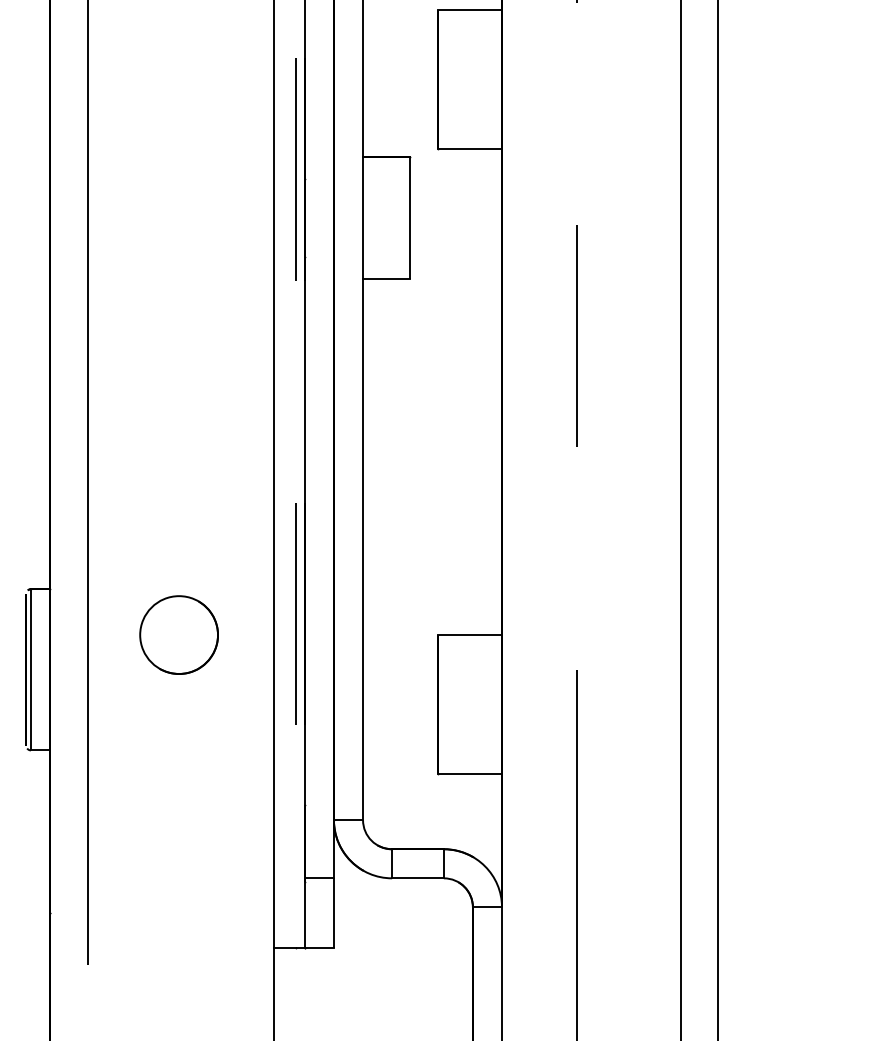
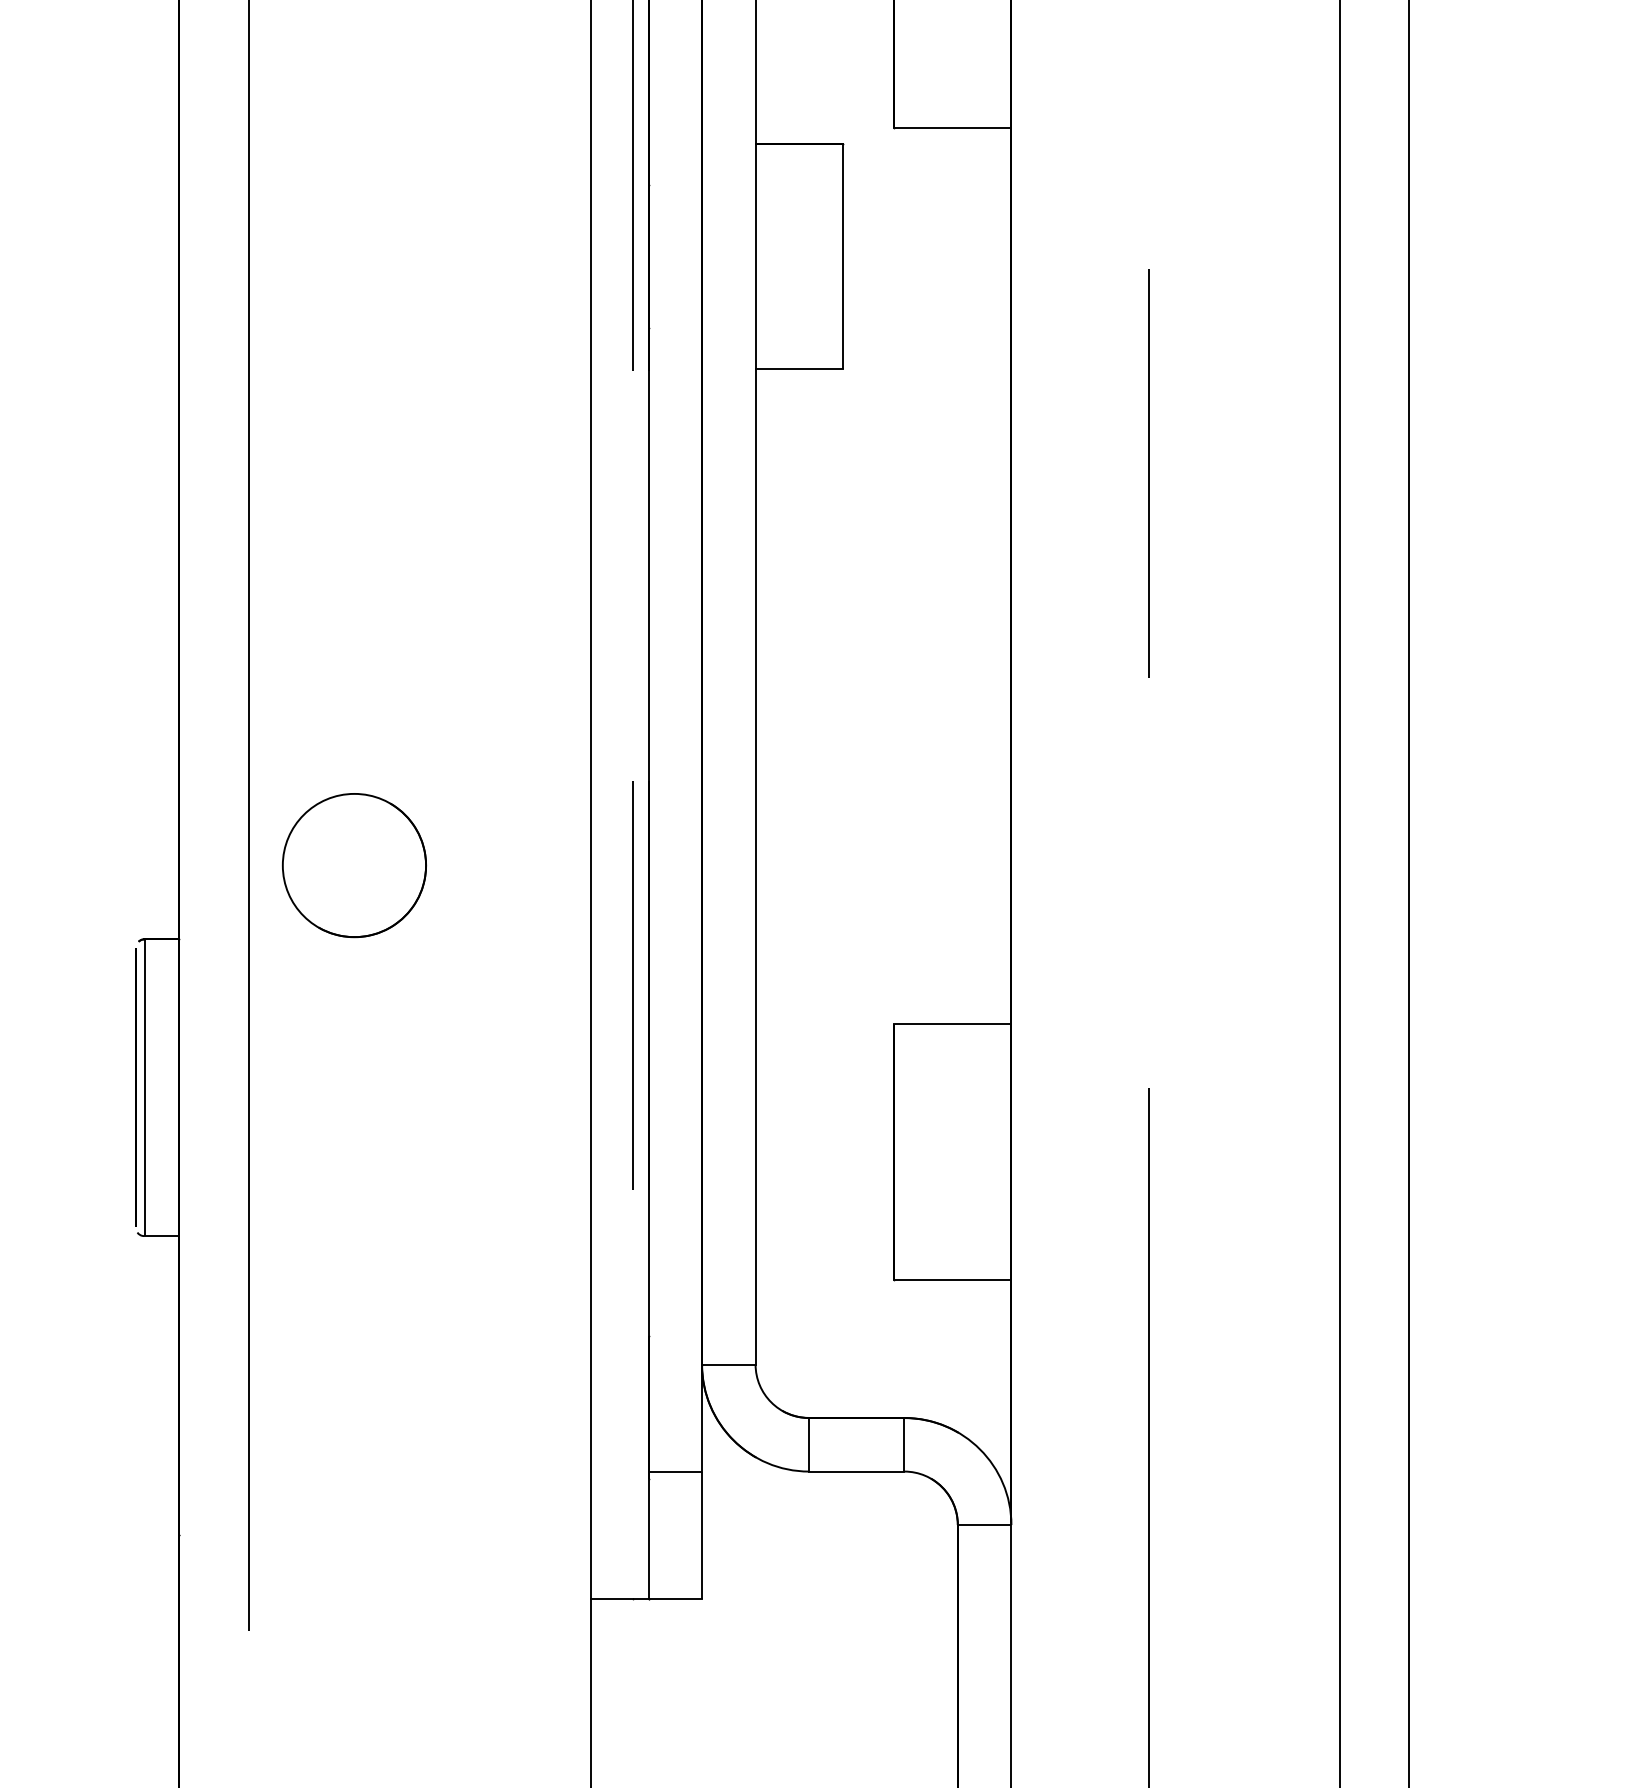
circle: (178, 634) -> (353, 864), moved

